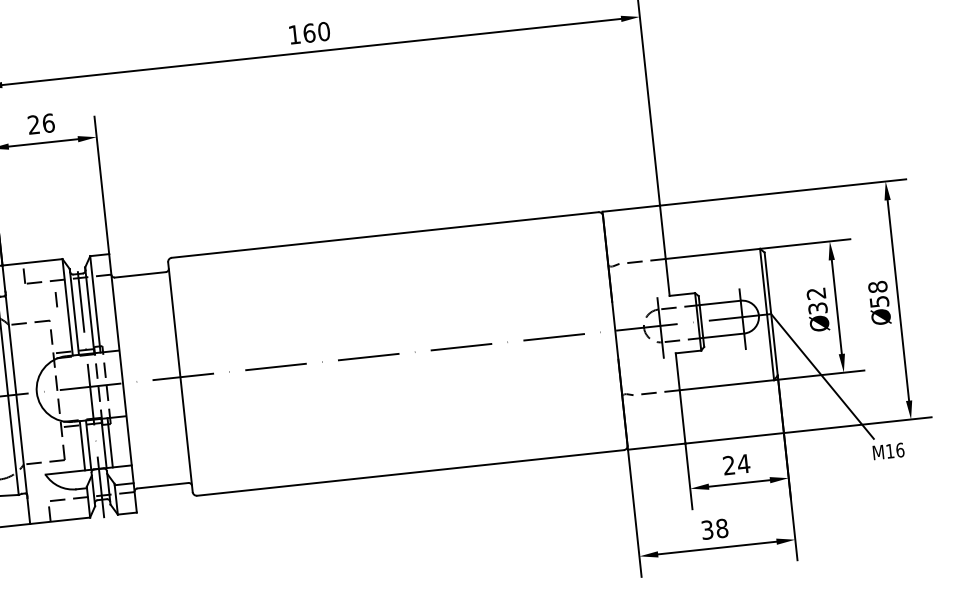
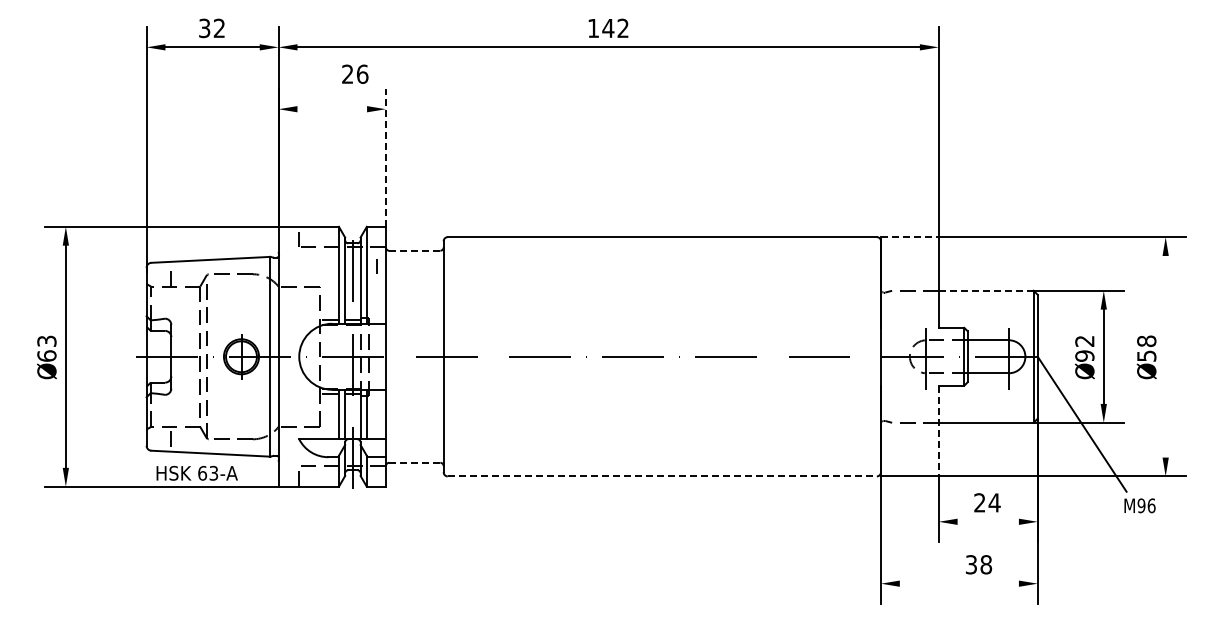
text: (316, 32) -> (615, 28), 160 -> 142
text: (41, 123) -> (355, 73), moved
line: (43, 143) -> (332, 109), removed
line: (101, 185) -> (385, 157), solid -> dashed
line: (630, 209) -> (909, 237), solid -> dashed
line: (712, 253) -> (985, 290), solid -> dashed
line: (140, 274) -> (414, 250), solid -> dashed
line: (56, 299) -> (376, 266), moved
line: (898, 300) -> (1165, 356), removed
text: (817, 307) -> (1084, 355), 32 -> 92
line: (680, 398) -> (938, 431), solid -> dashed
text: (890, 450) -> (1141, 505), M16 -> M96
line: (410, 473) -> (662, 476), solid -> dashed
line: (738, 483) -> (987, 521), removed
line: (162, 485) -> (414, 462), solid -> dashed
text: (715, 528) -> (979, 564), moved
line: (716, 547) -> (958, 583), removed

